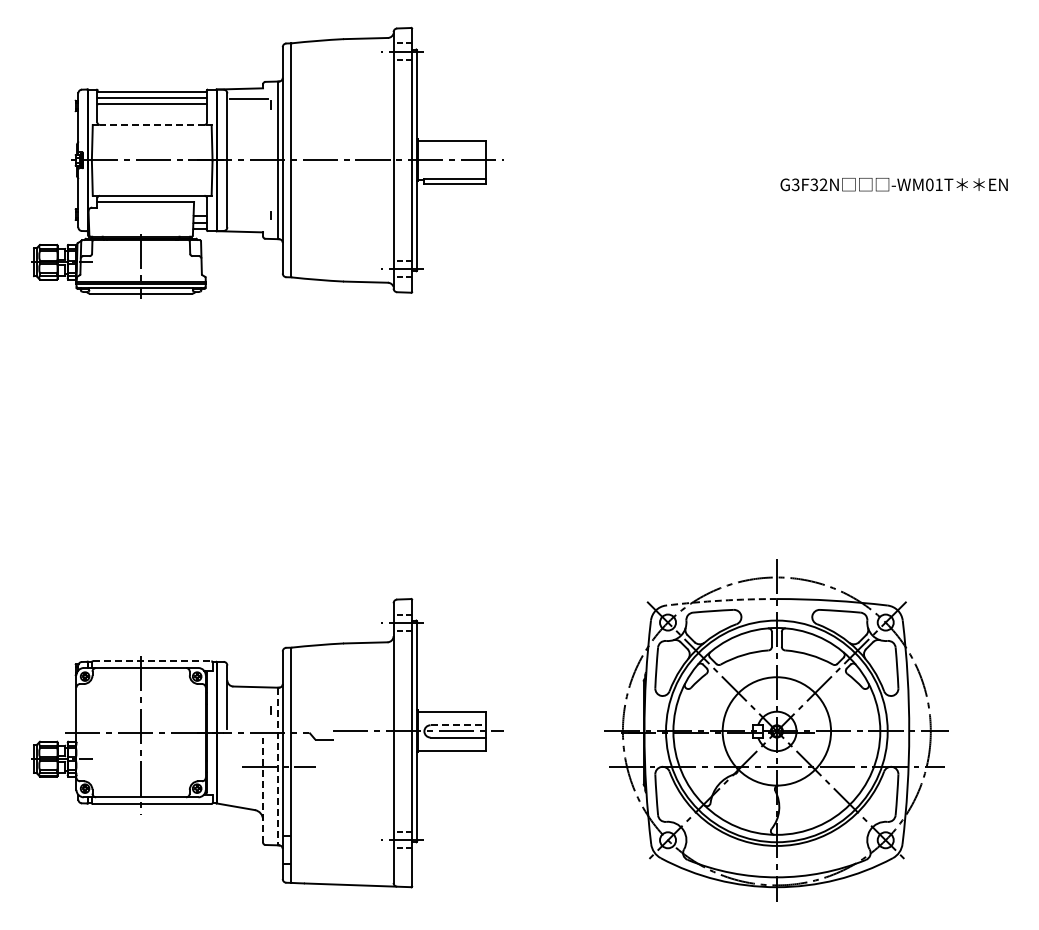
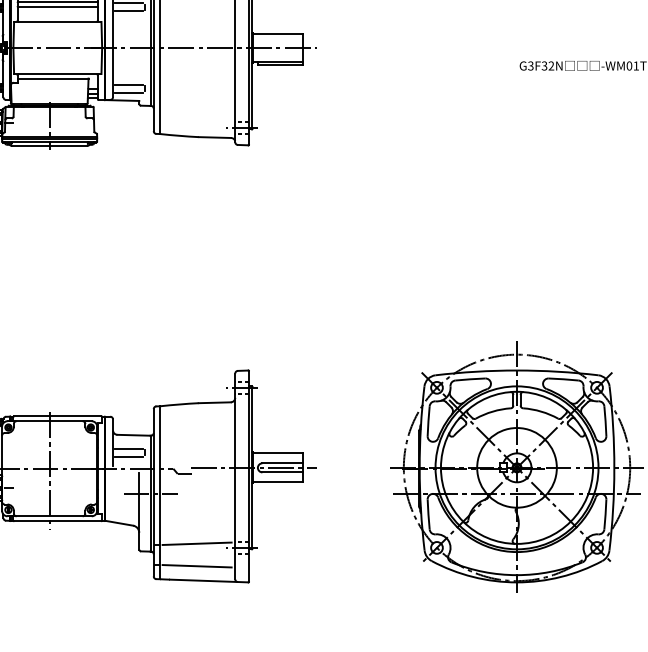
line: (248, 110) -> (128, 11), added
line: (151, 124) -> (57, 21), dashed -> solid
line: (248, 210) -> (128, 84), added
line: (248, 221) -> (128, 92), added
arc: (721, 600) -> (476, 371), dashed -> solid
line: (152, 661) -> (57, 416), dashed -> solid
line: (248, 705) -> (128, 448), added
line: (248, 716) -> (128, 456), added
line: (458, 725) -> (282, 463), dashed -> solid
line: (278, 766) -> (150, 493), dashed -> solid
line: (263, 789) -> (139, 510), dashed -> solid
line: (341, 834) -> (196, 543), added
line: (341, 864) -> (196, 565), added

